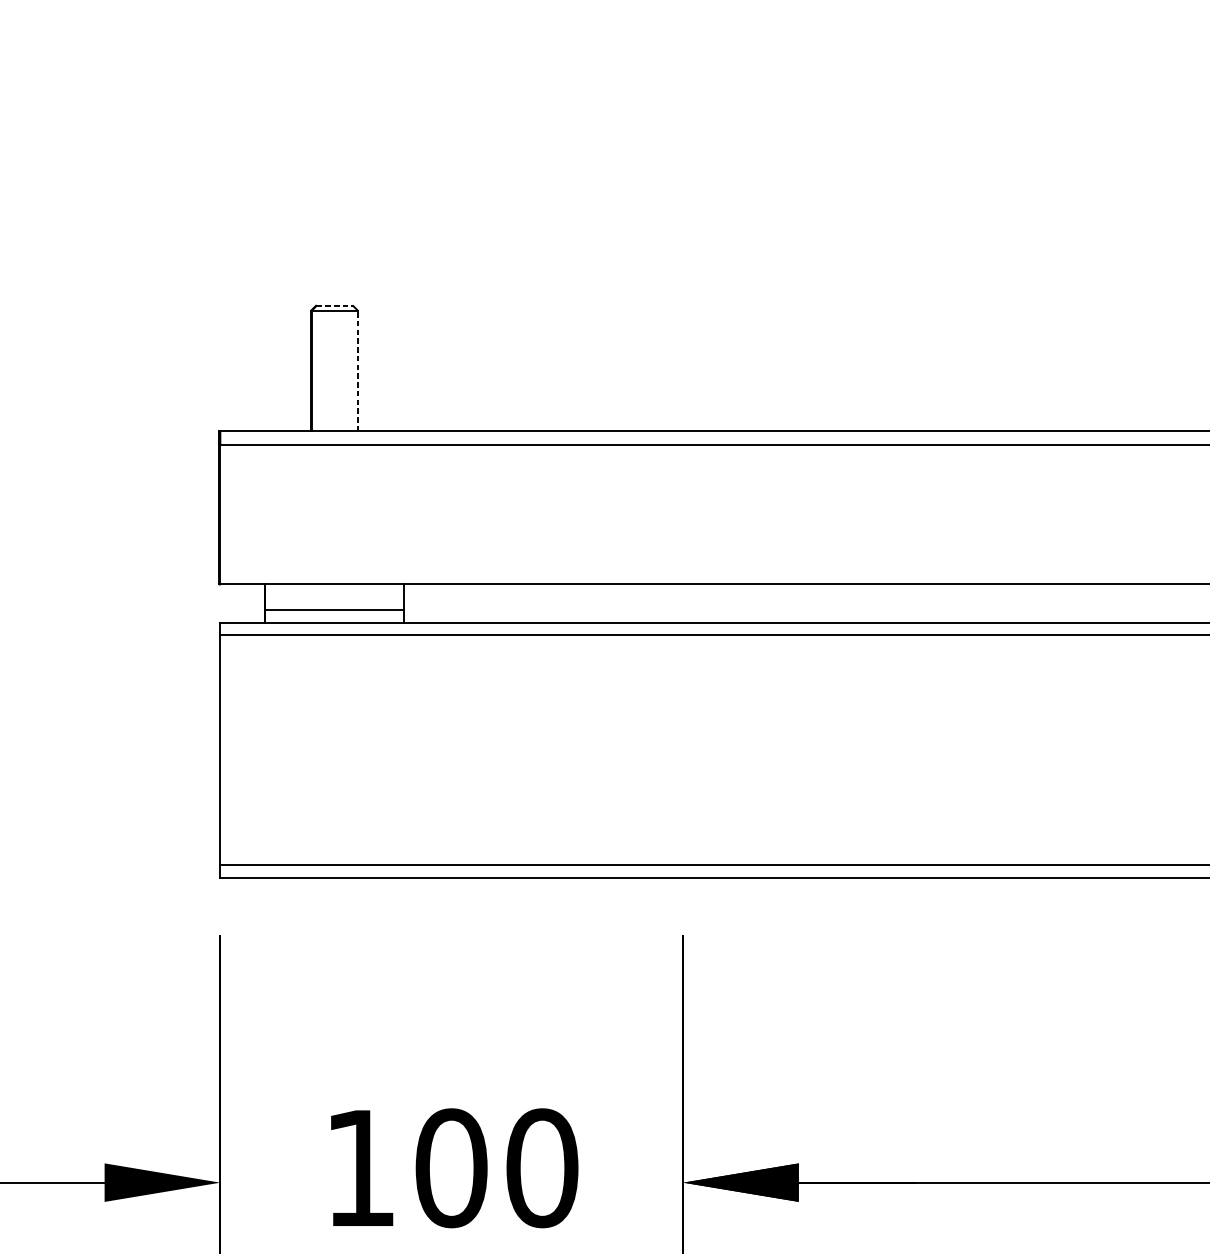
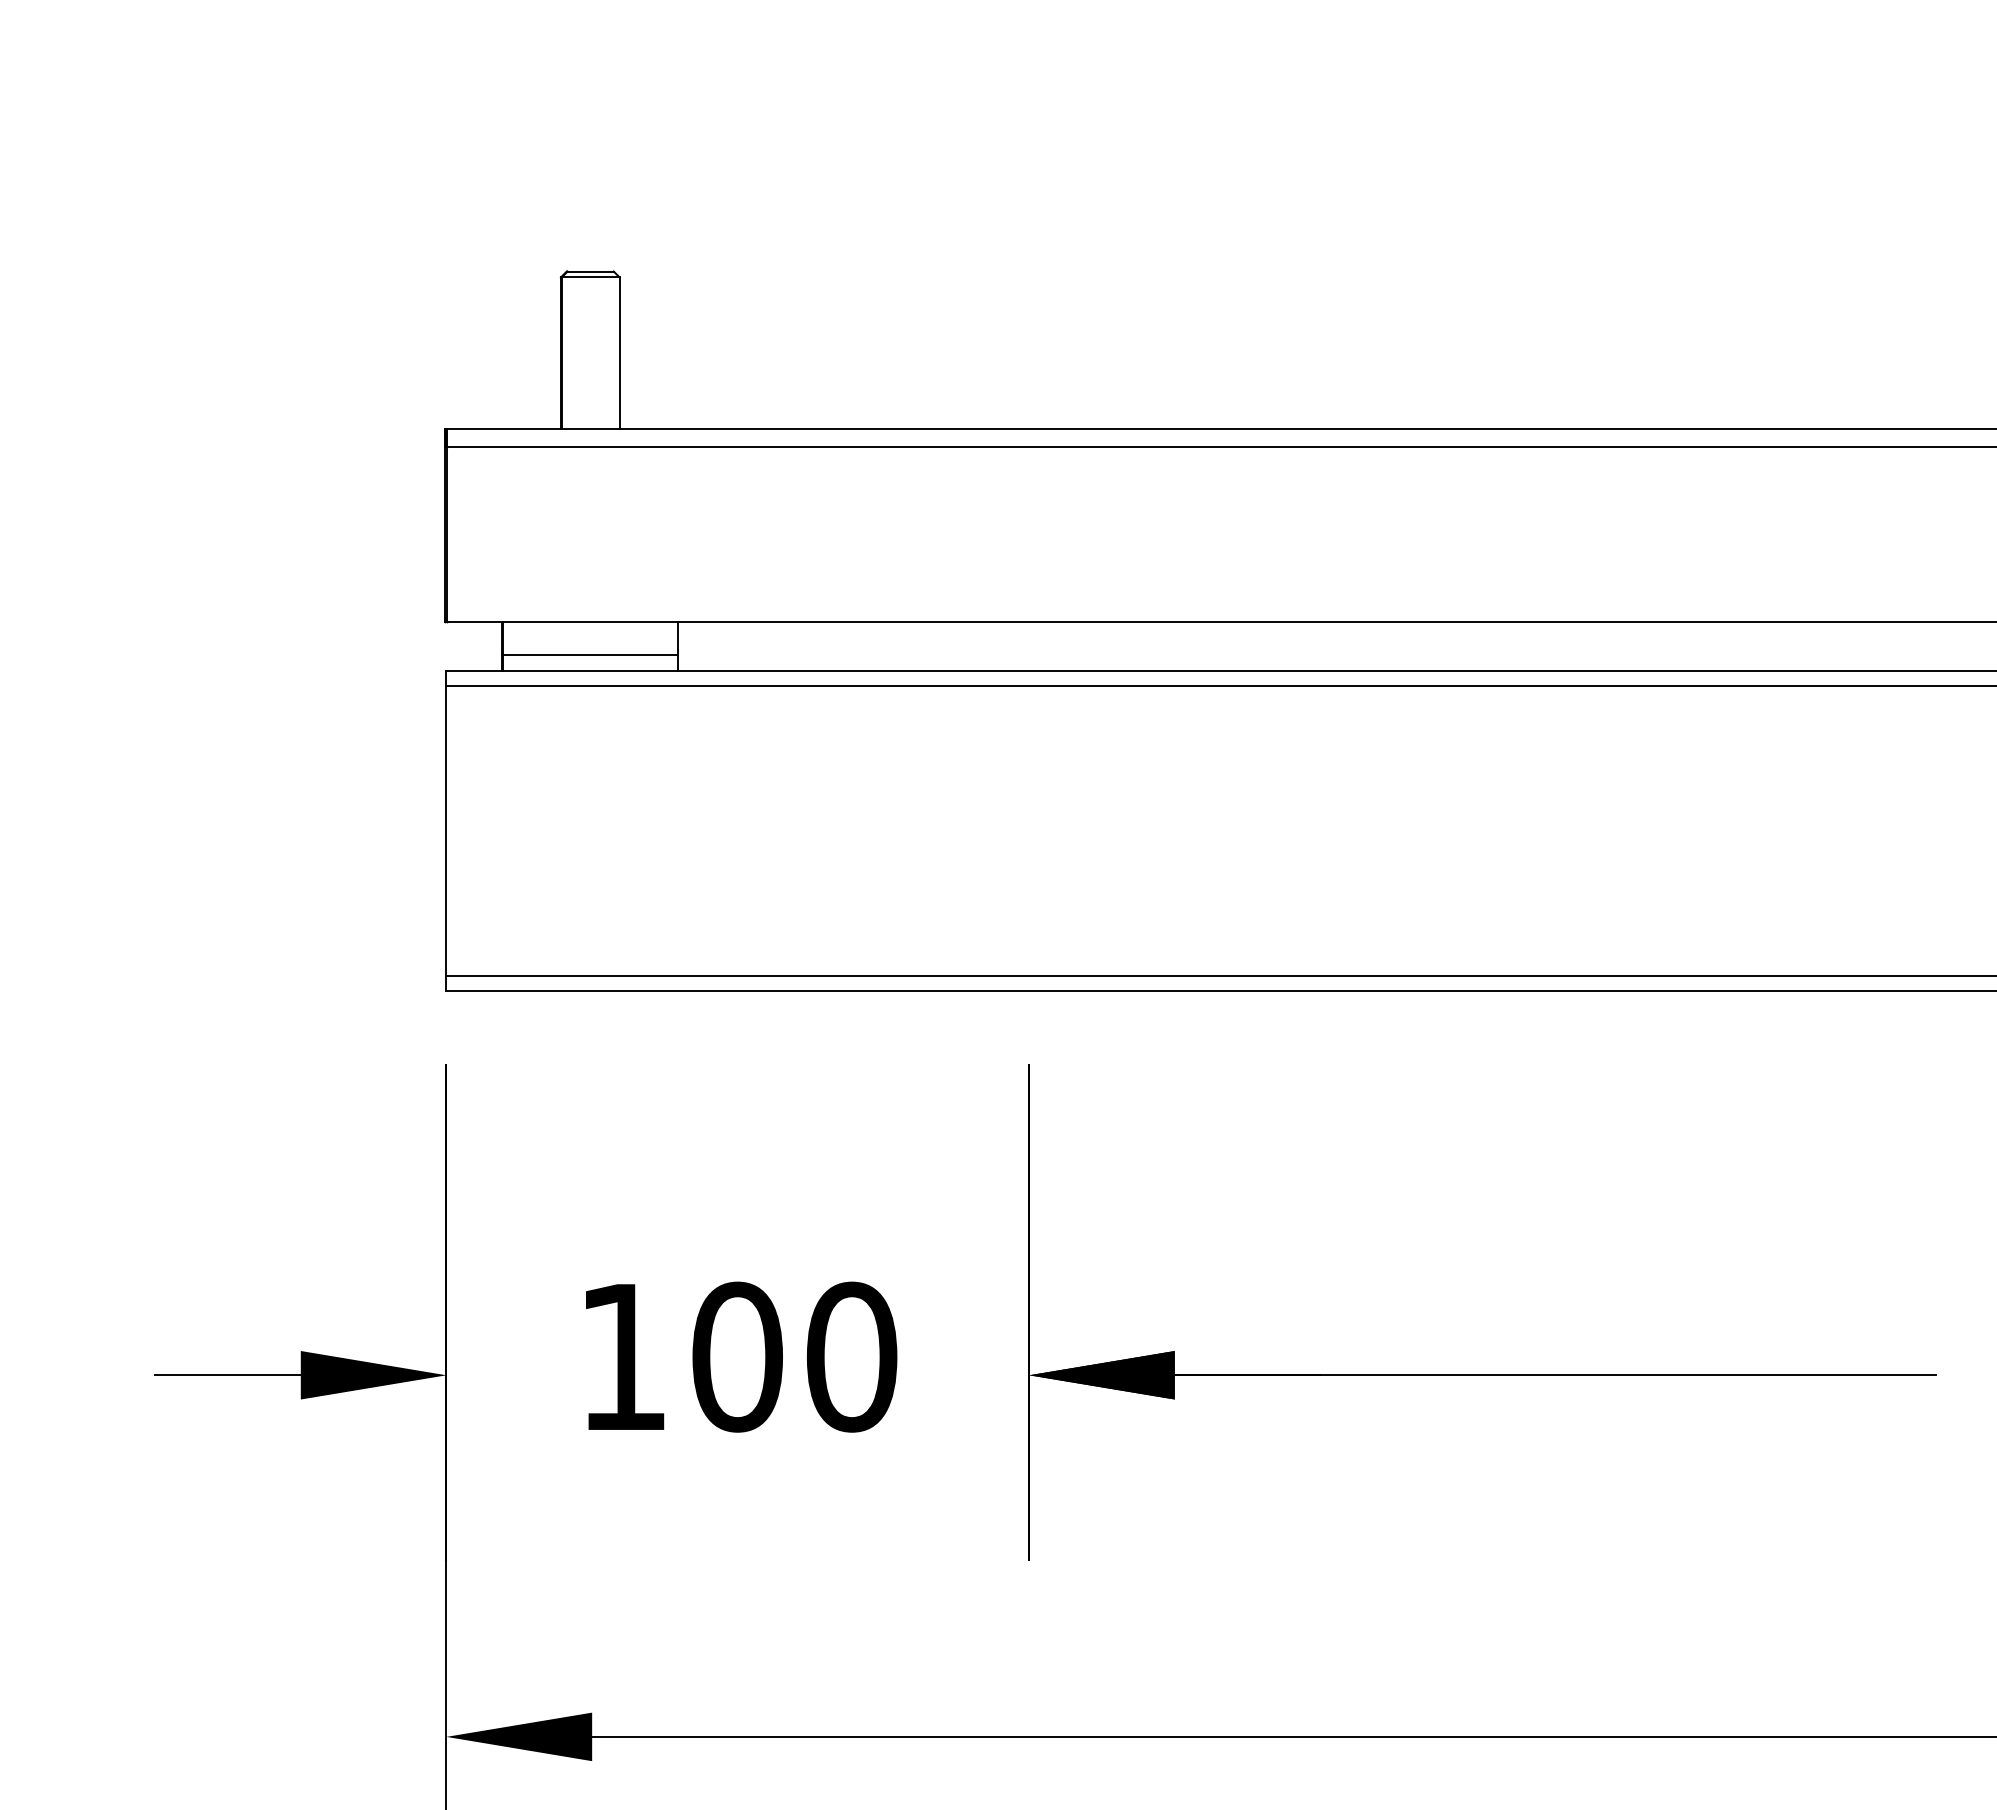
line: (335, 305) -> (591, 271), dashed -> solid
line: (357, 370) -> (619, 352), dashed -> solid

